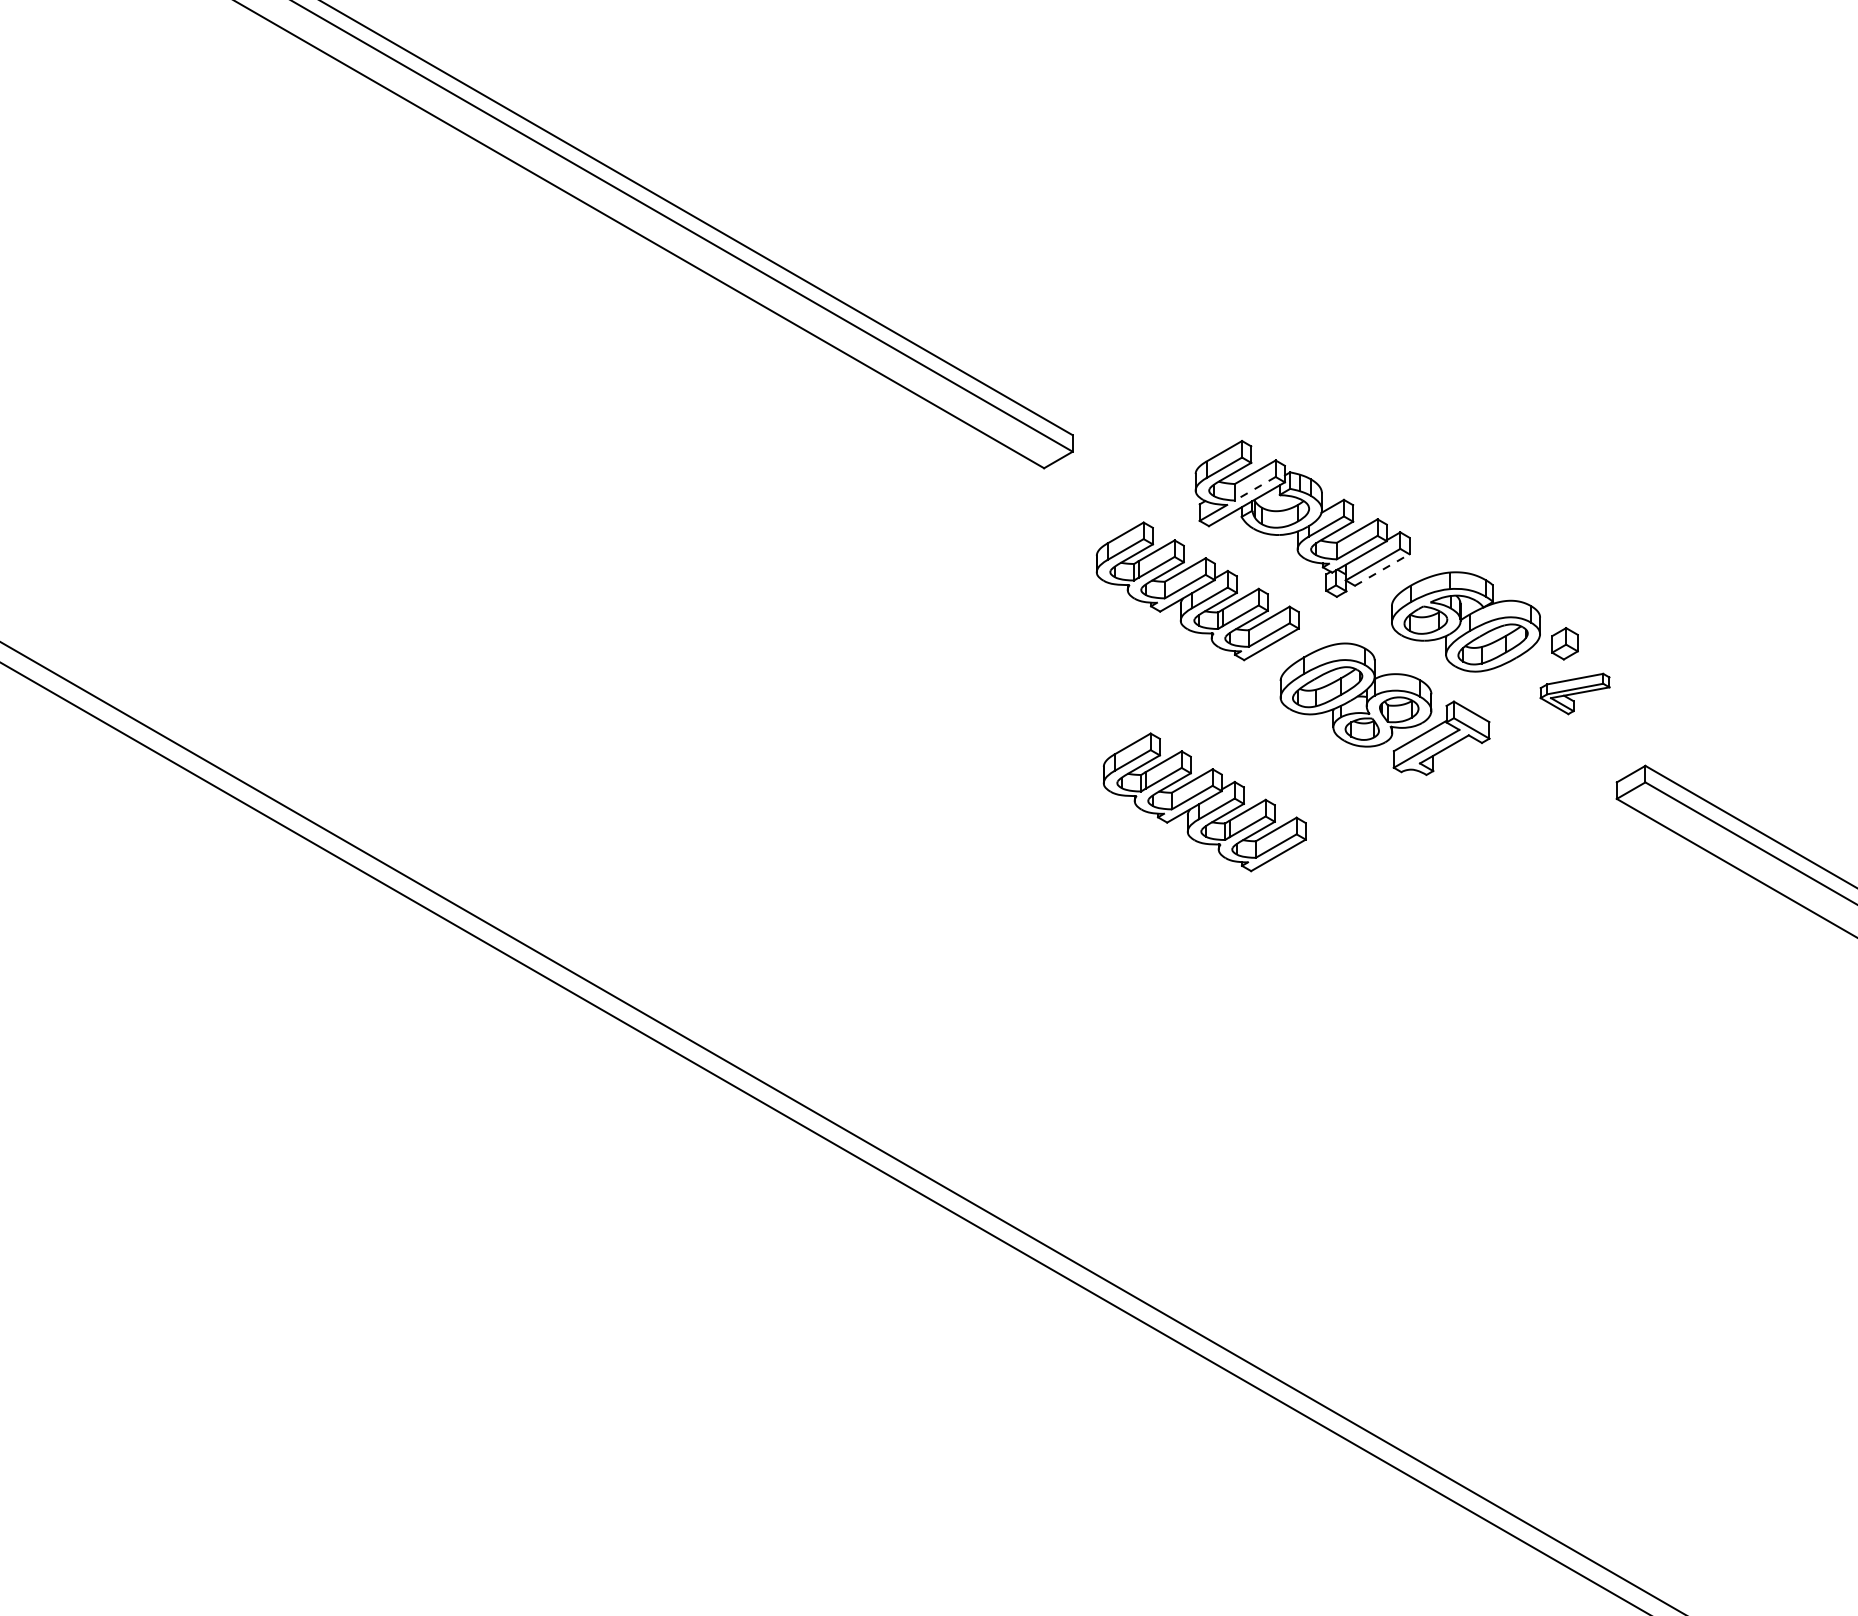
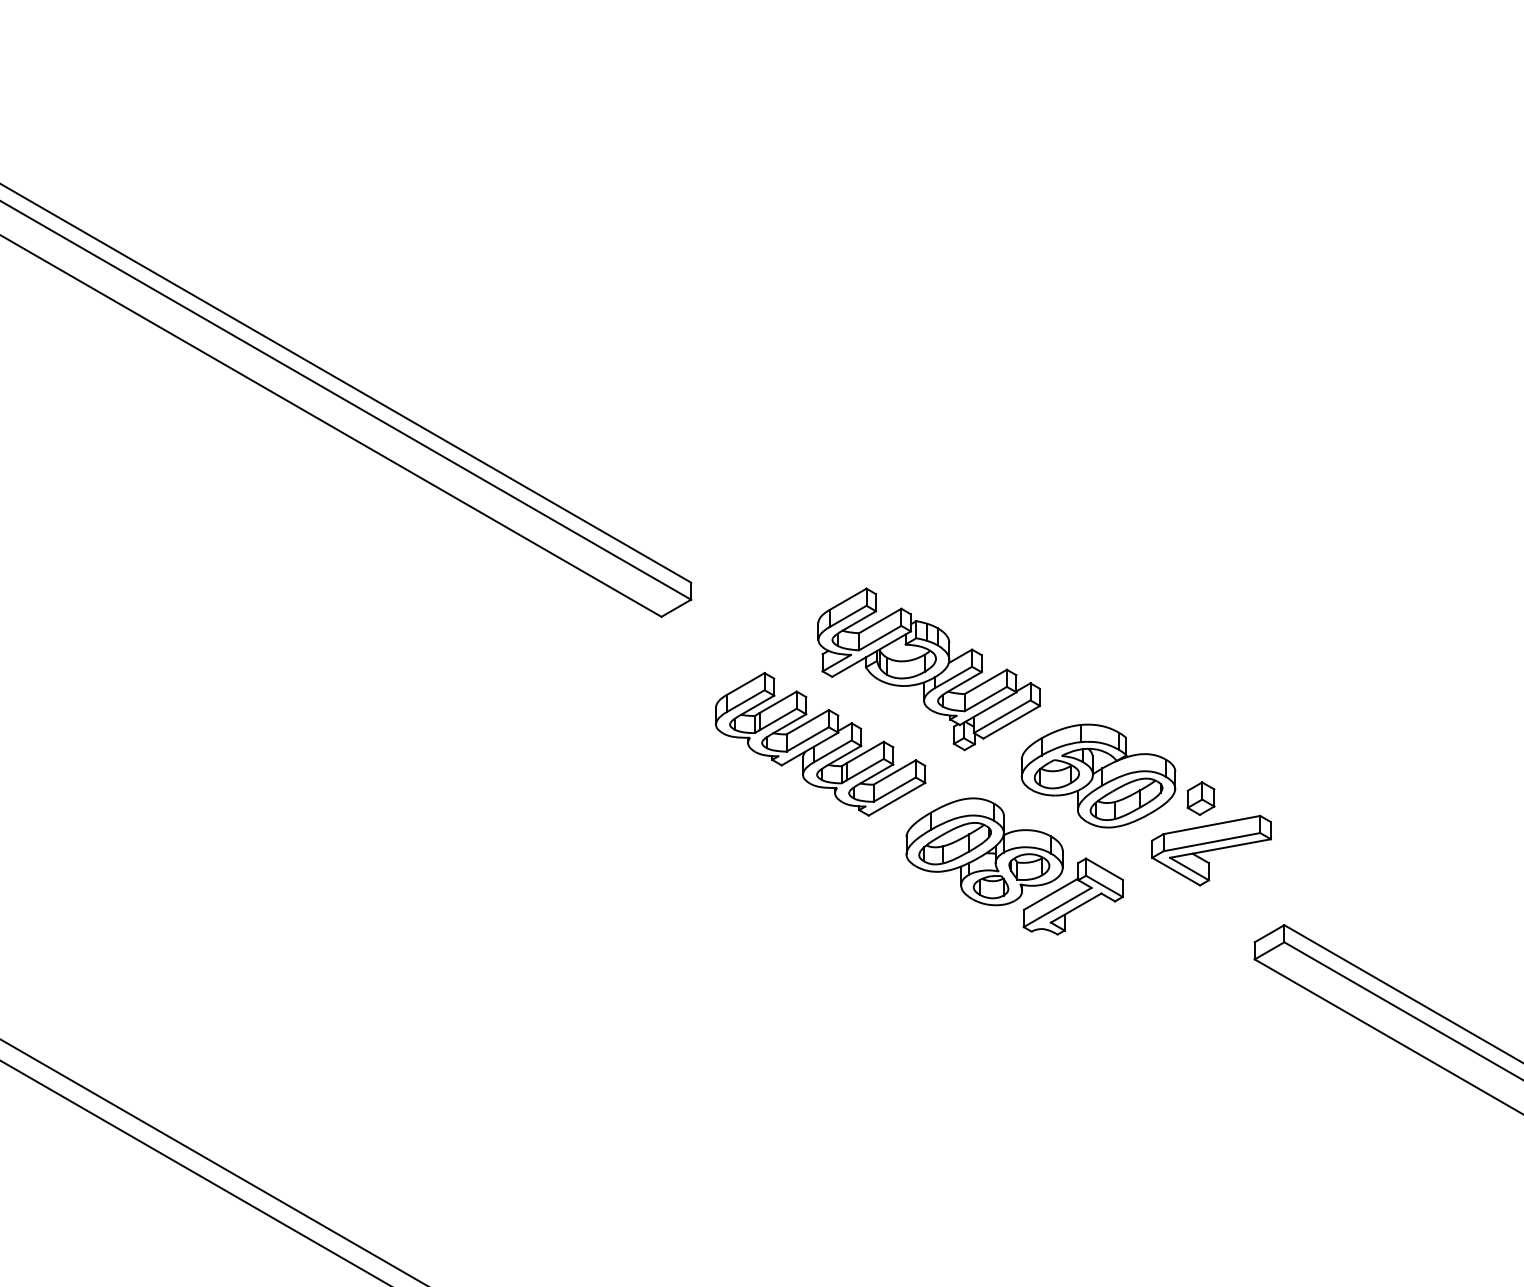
line: (1255, 488) -> (880, 637), dashed -> solid
line: (1382, 570) -> (1012, 722), dashed -> solid
part: (1574, 693) -> (1210, 850), size x1.67
part: (1204, 802) -> (827, 963), removed

